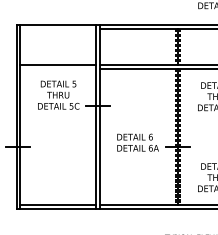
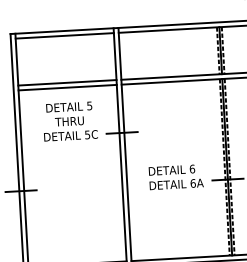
line: (58, 28) -> (65, 35), added
line: (58, 69) -> (68, 88), added

